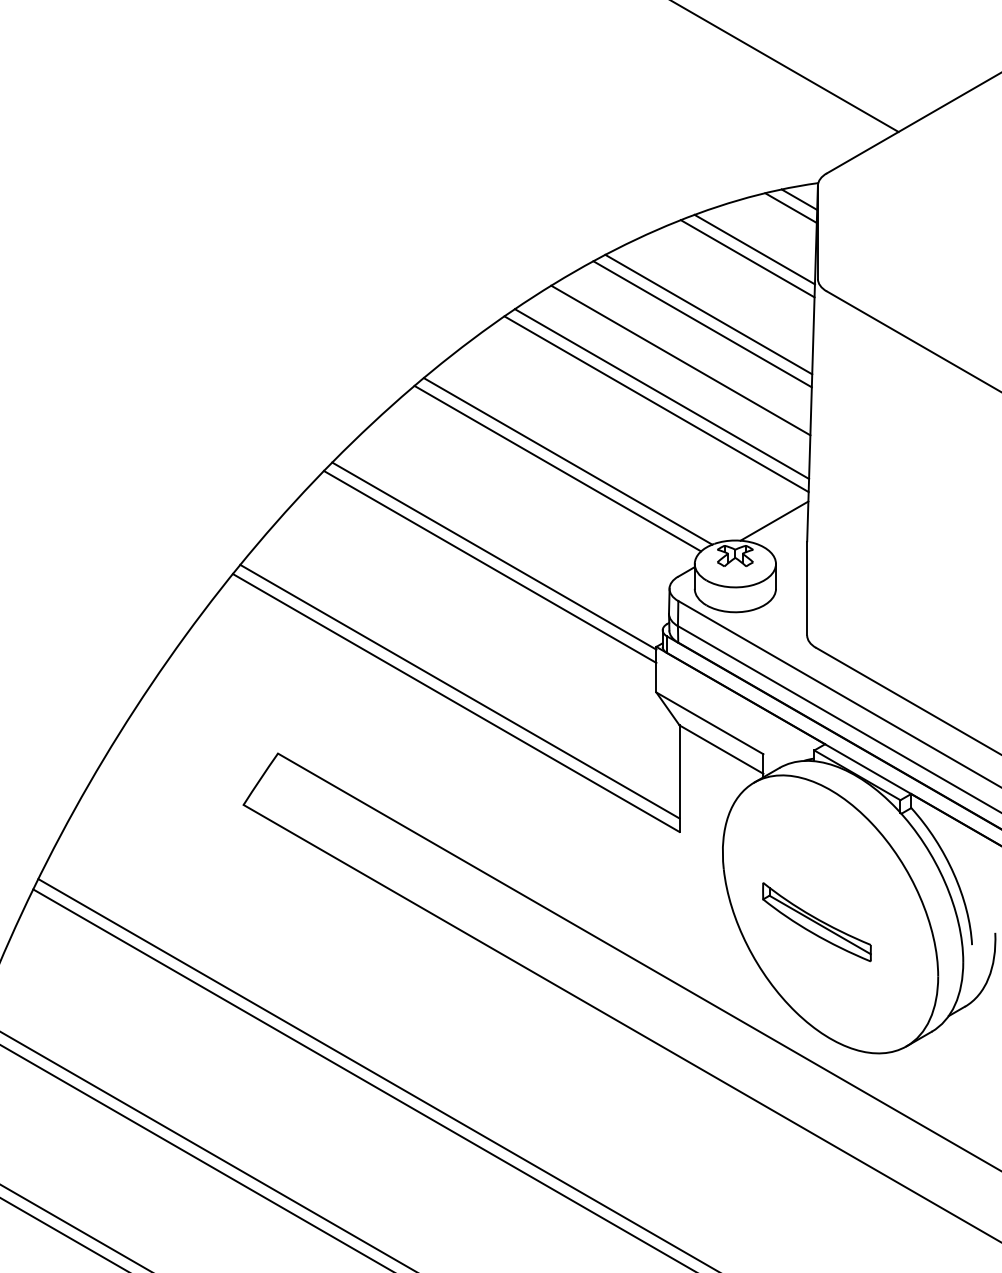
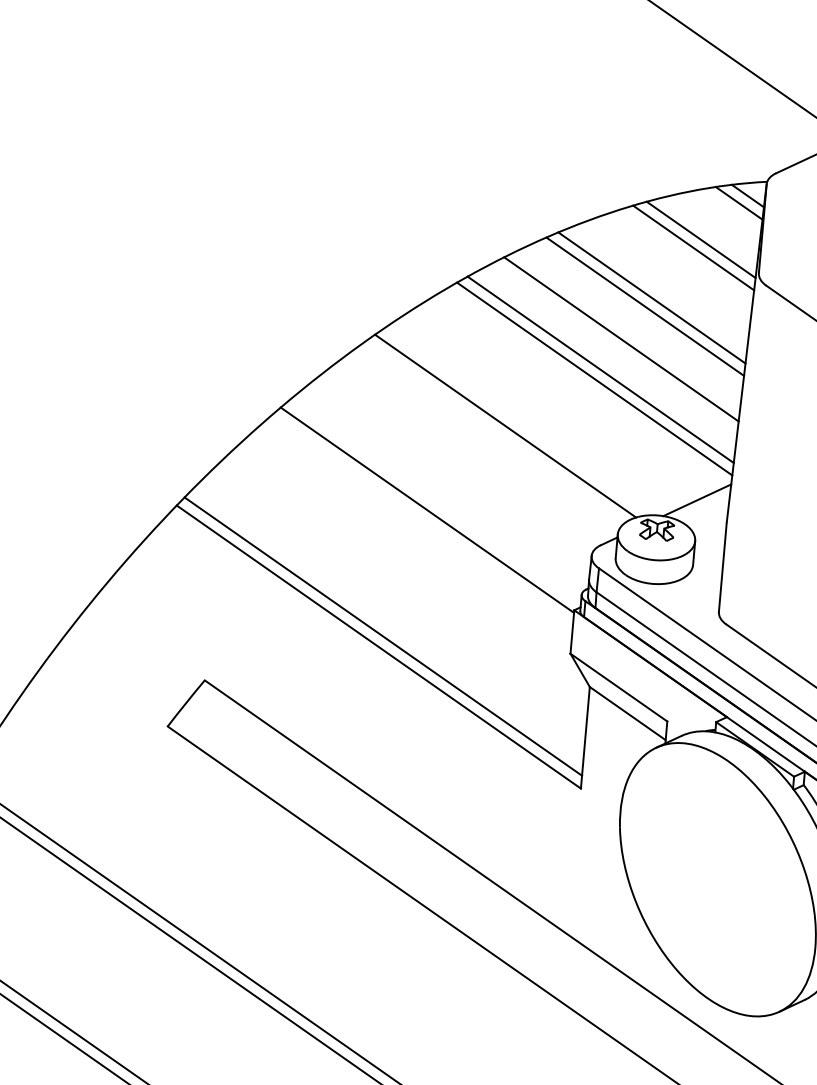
line: (557, 468) -> (494, 432), removed
line: (489, 566) -> (421, 519), removed
part: (816, 922) -> (703, 886), removed

